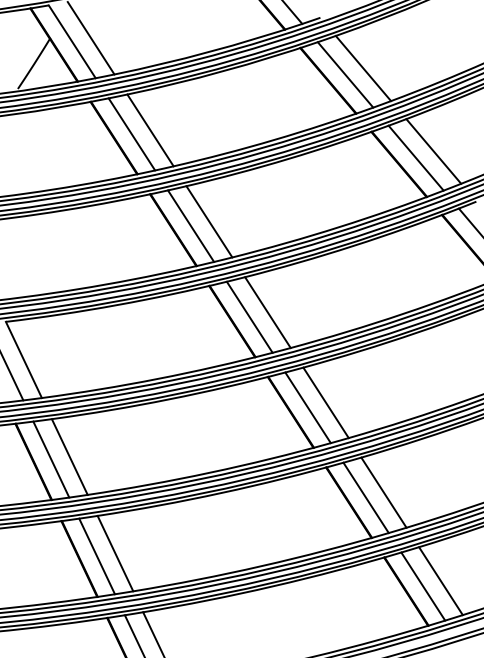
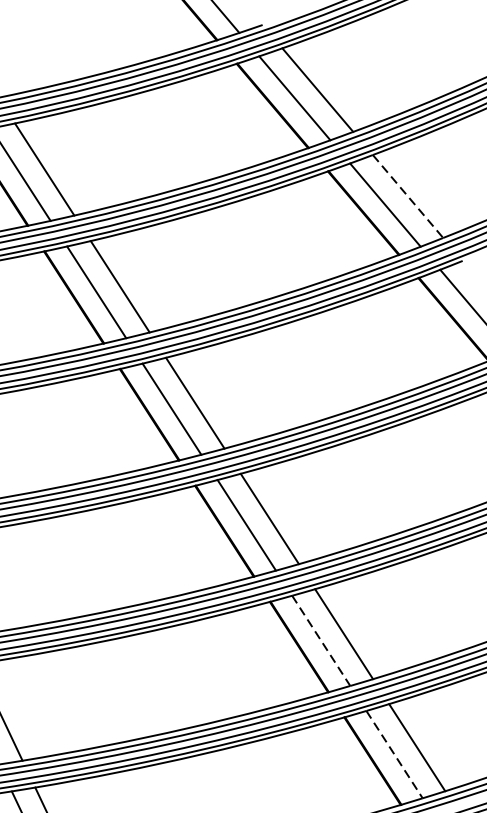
line: (434, 151) -> (408, 196), solid -> dashed
line: (366, 497) -> (321, 640), solid -> dashed
line: (423, 587) -> (394, 755), solid -> dashed

